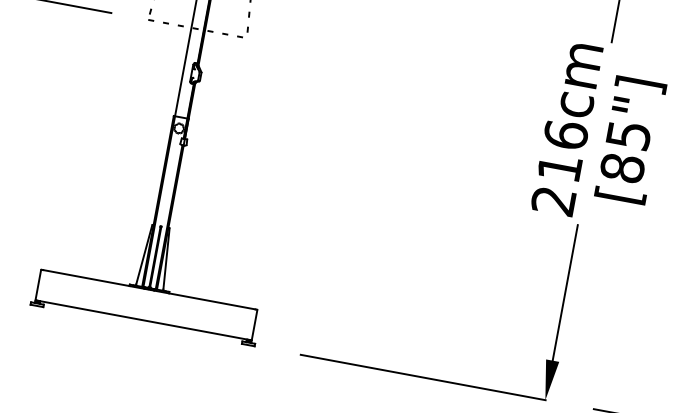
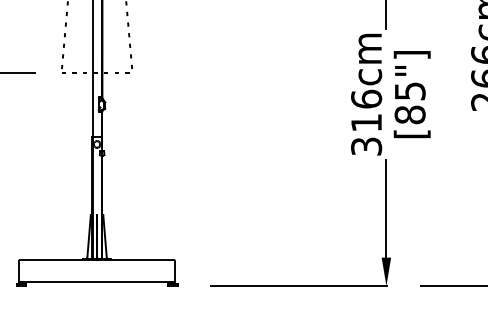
text: (553, 200) -> (366, 146), 216cm -> 316cm

